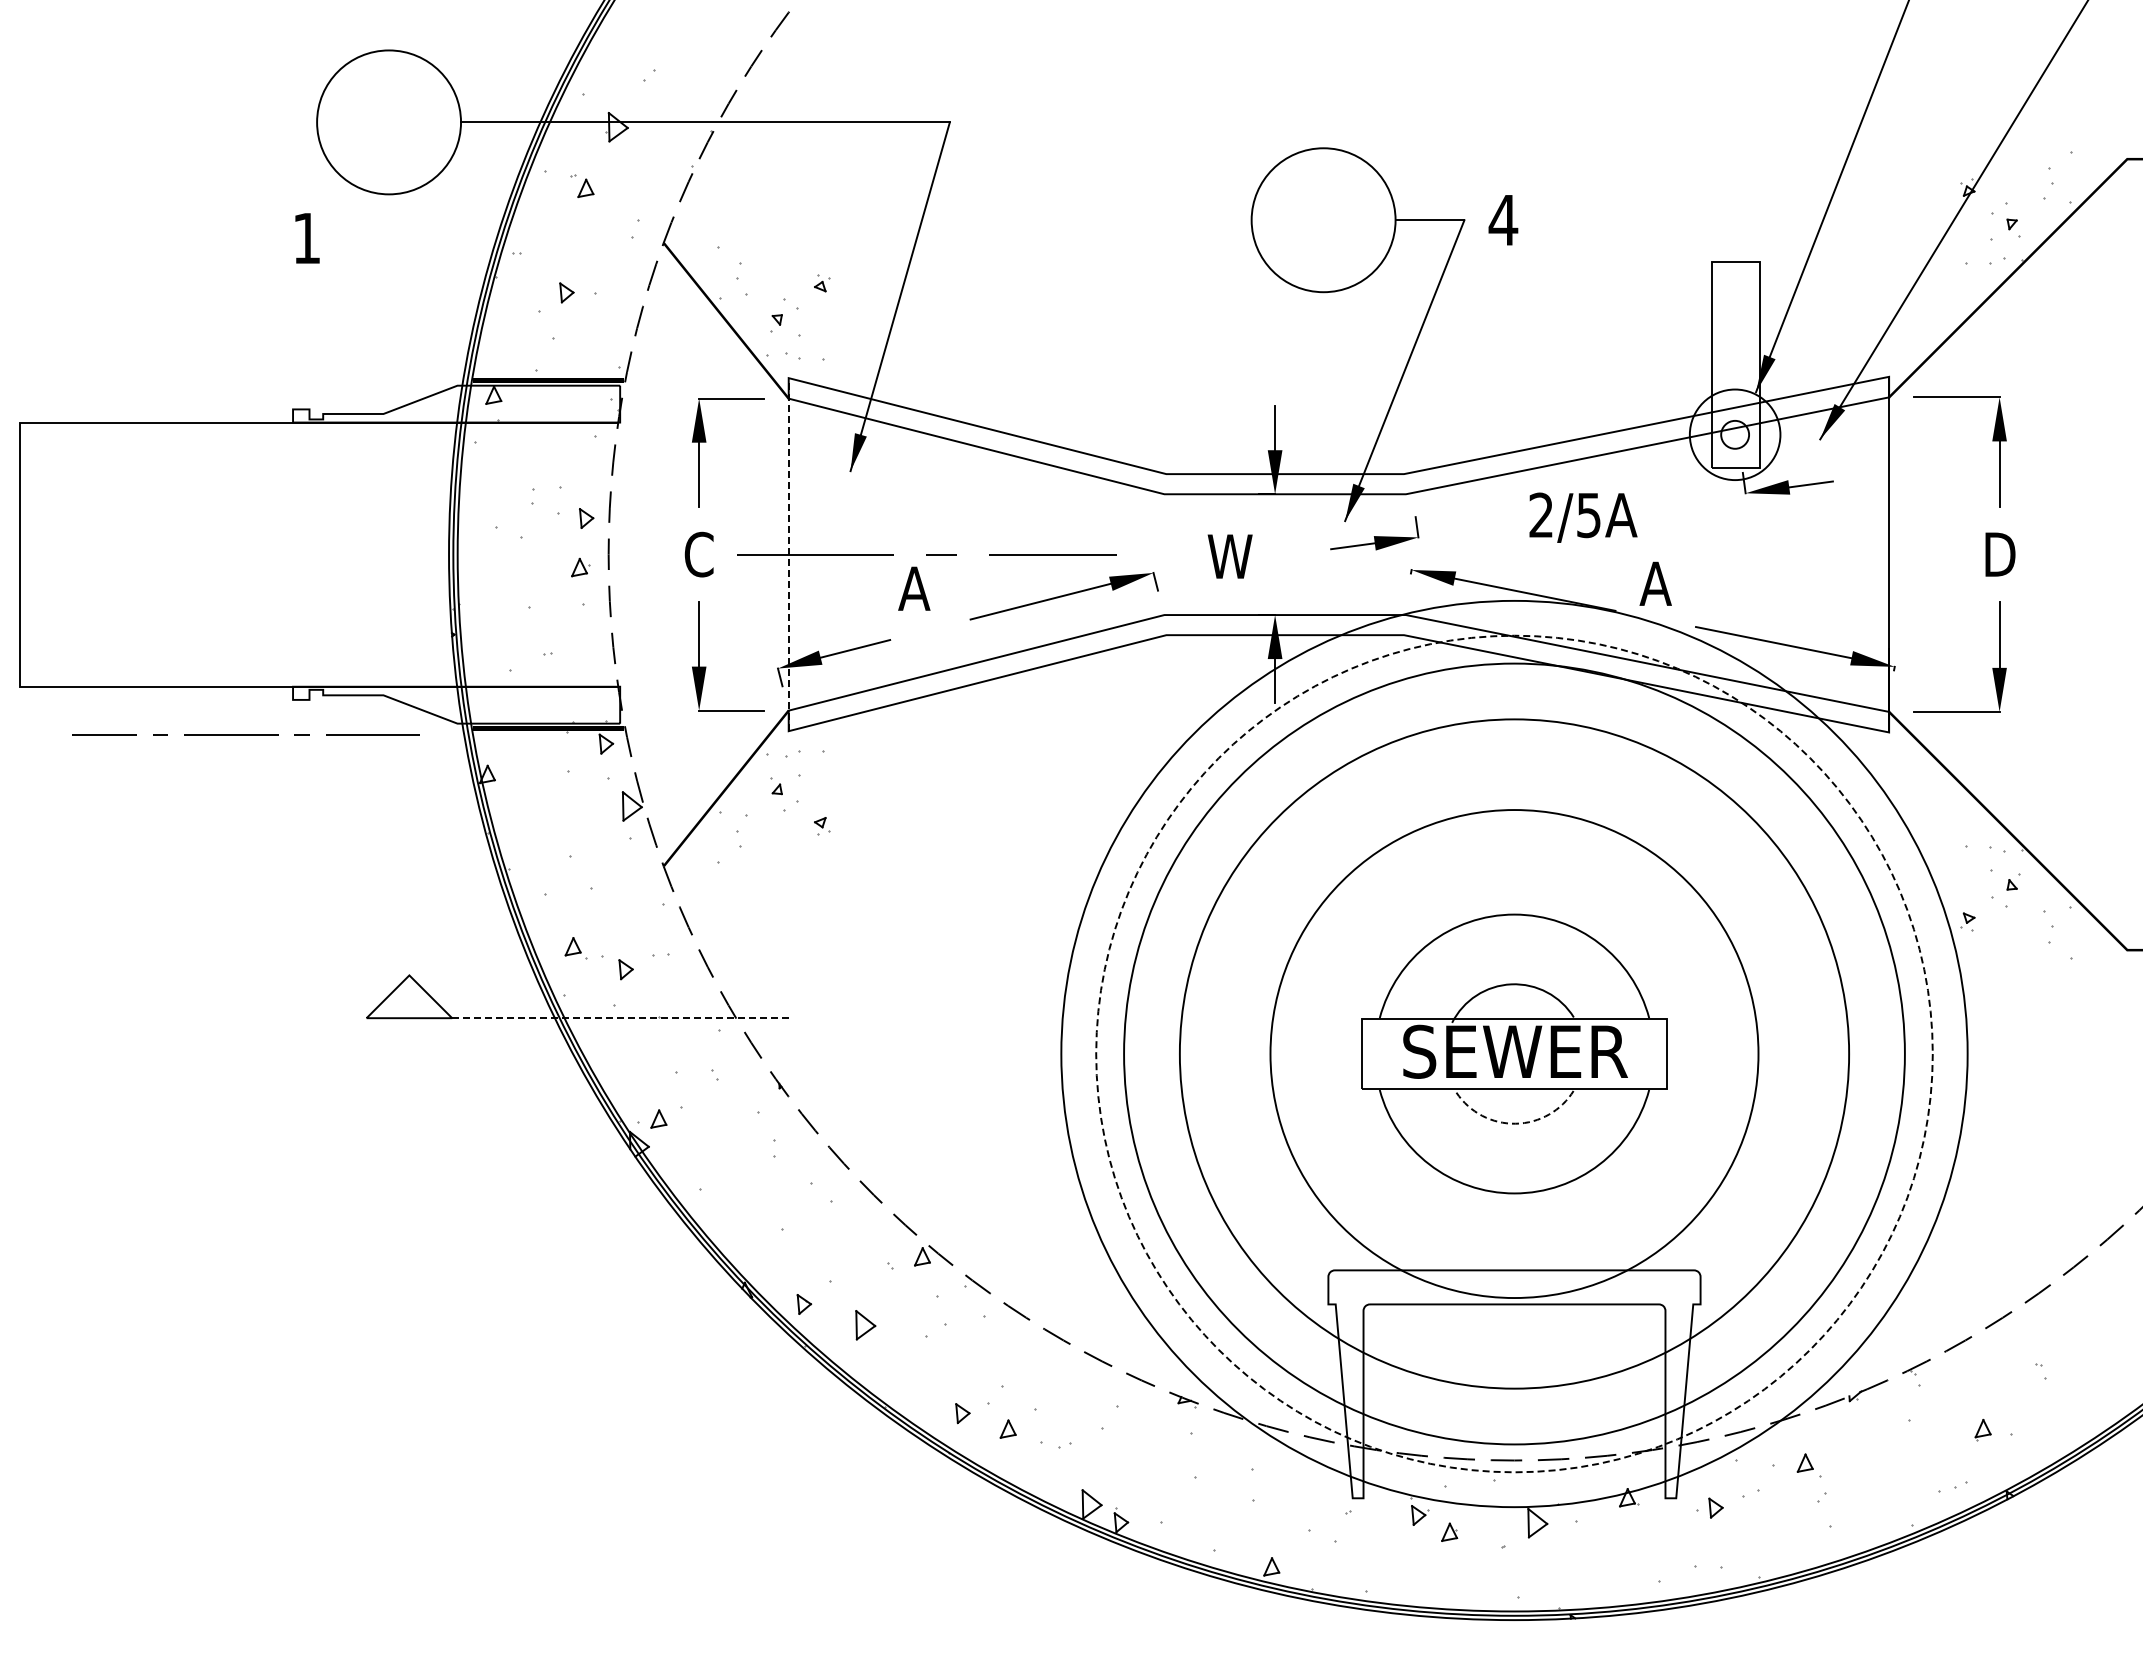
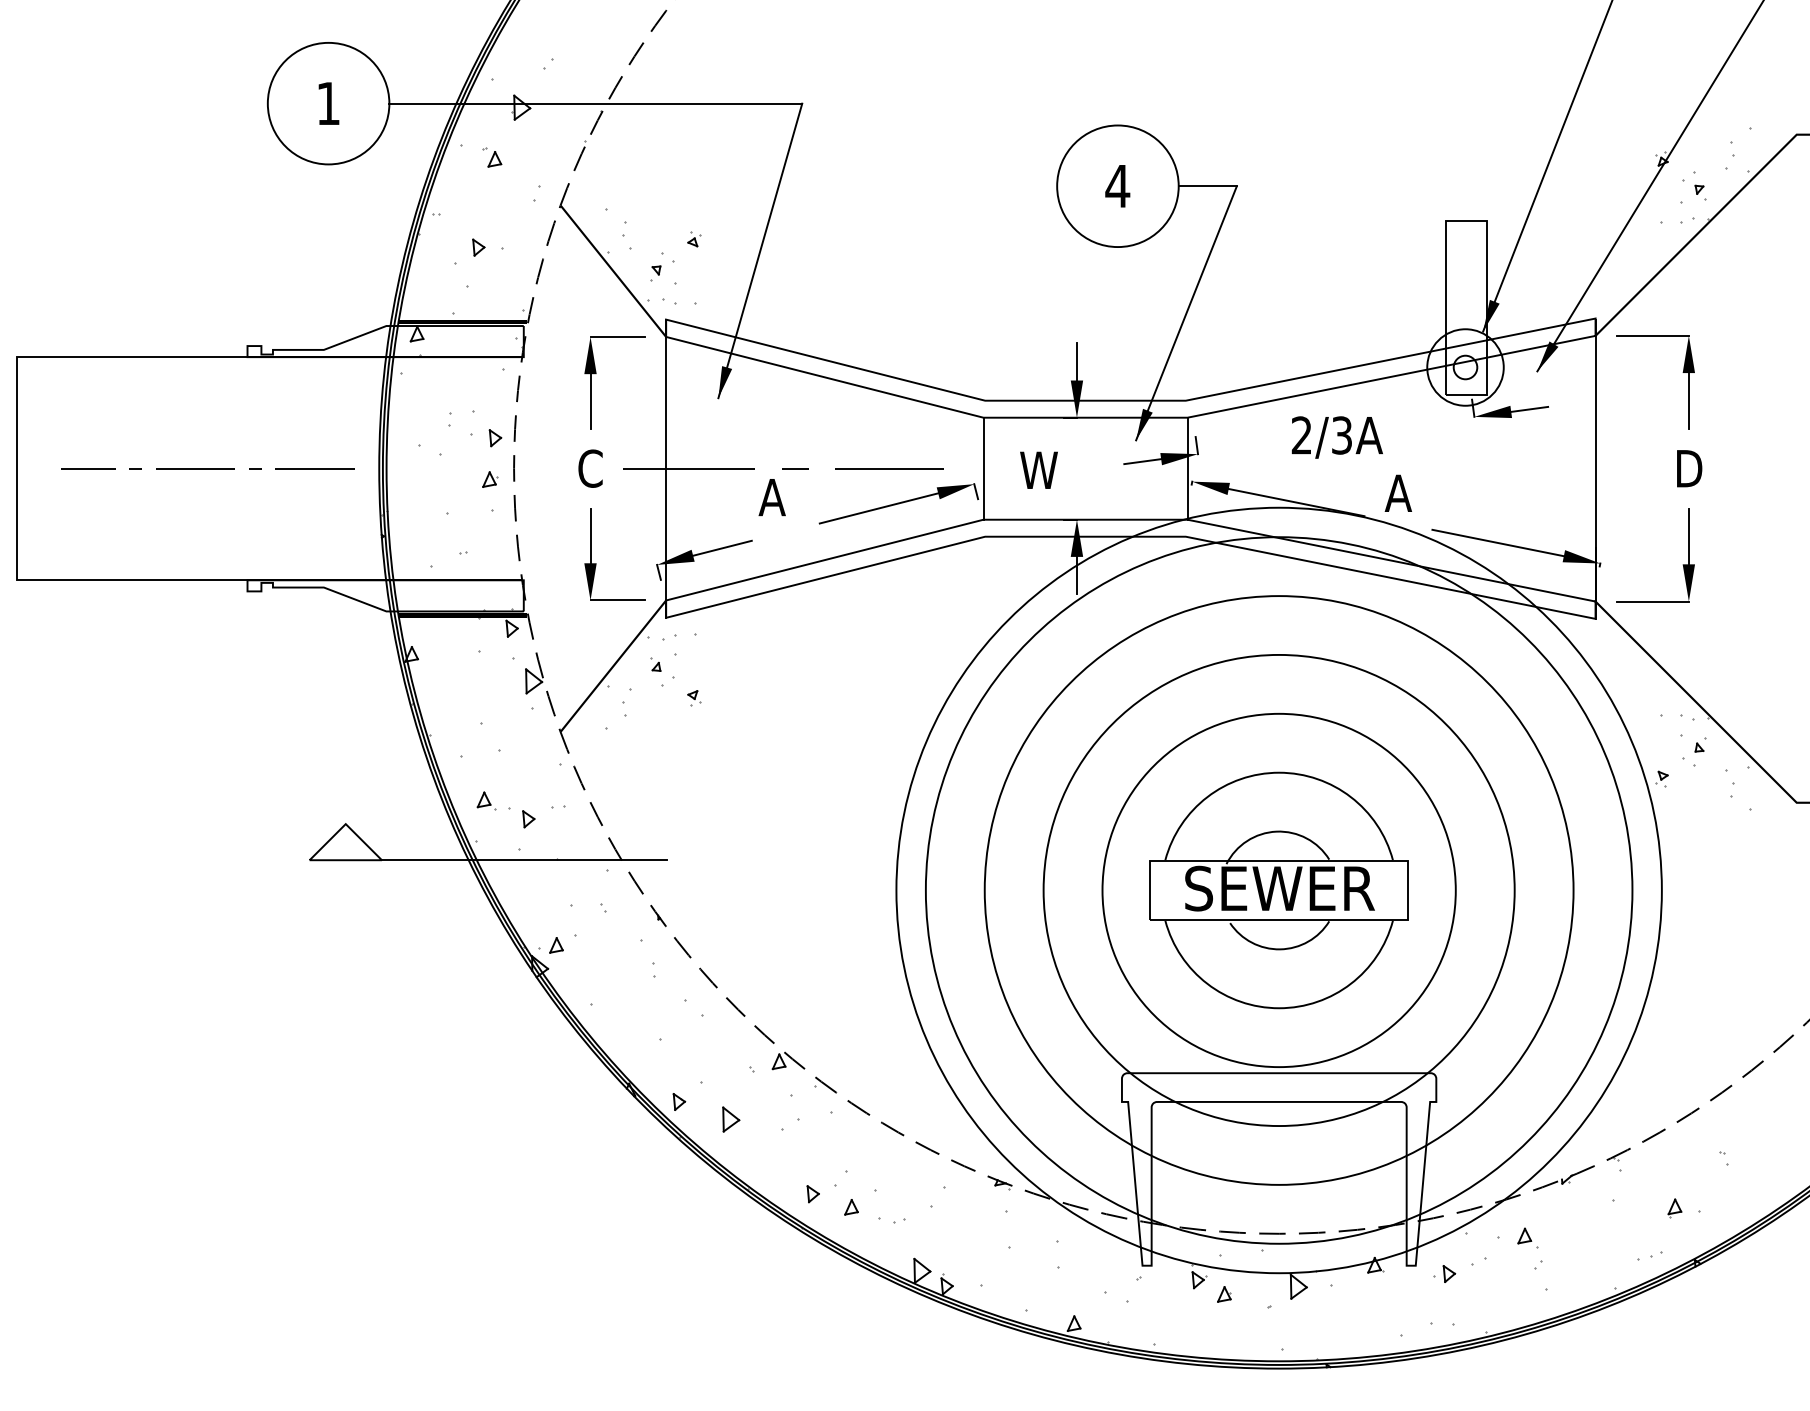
text: (1503, 220) -> (1117, 186), moved
text: (307, 238) -> (328, 103), moved
text: (1588, 514) -> (1341, 434), 2/5A -> 2/3A
line: (788, 554) -> (665, 468), dashed -> solid
line: (1164, 554) -> (983, 468), added
line: (1406, 554) -> (1187, 468), added
line: (245, 734) -> (207, 468), moved
line: (621, 1018) -> (524, 860), dashed -> solid
circle: (1514, 1053) -> (1279, 890), dashed -> solid
circle: (1514, 1053) -> (1279, 890), size x0.62
circle: (1514, 1053) -> (1279, 890), size x0.71
circle: (1514, 1053) -> (1279, 890), size x1.43
arc: (1515, 1123) -> (1280, 949), dashed -> solid

